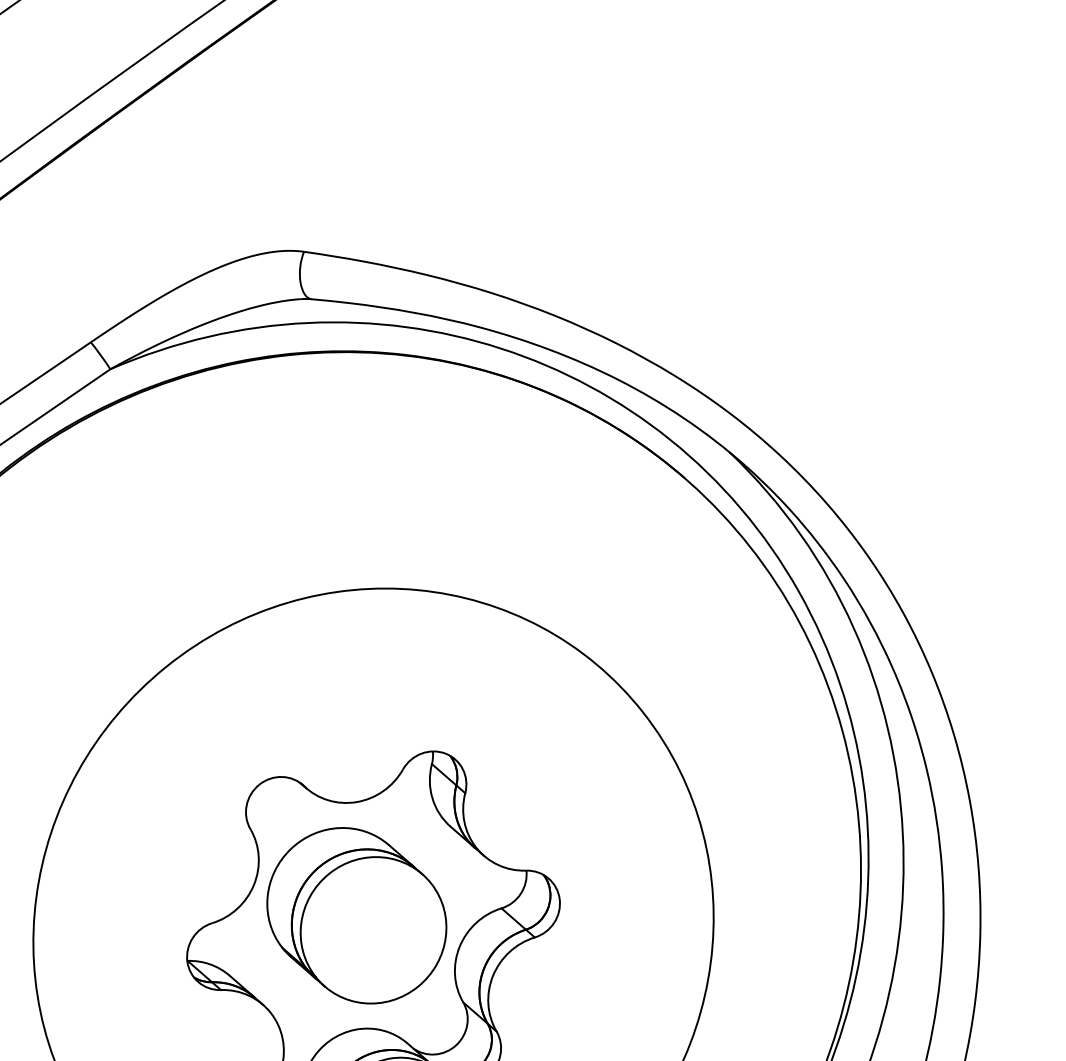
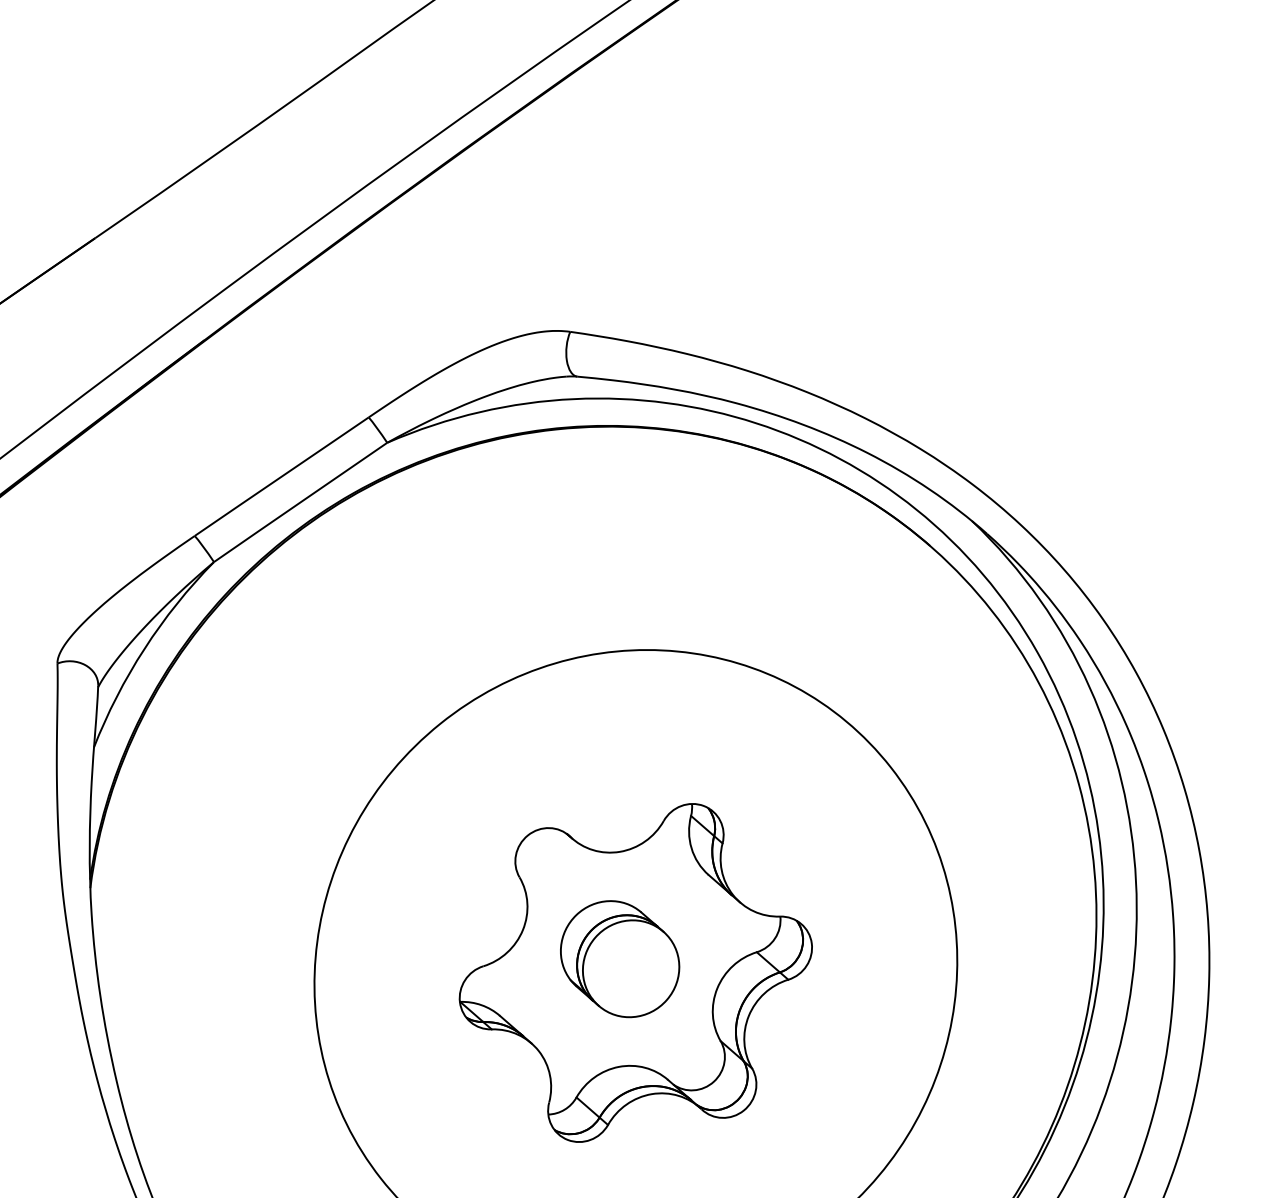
part: (356, 914) -> (619, 958), size x0.7

